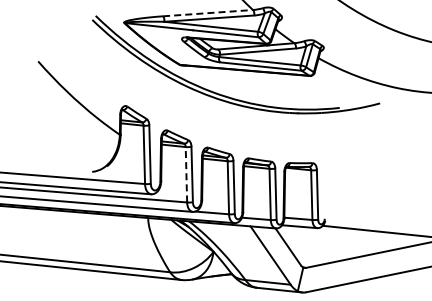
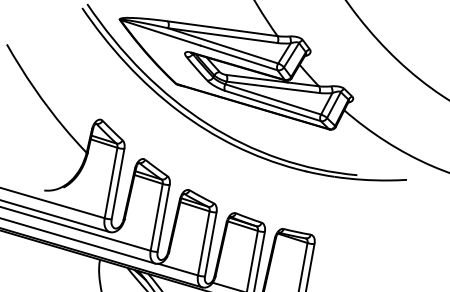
line: (208, 13) -> (223, 29), dashed -> solid
line: (186, 174) -> (156, 217), dashed -> solid

